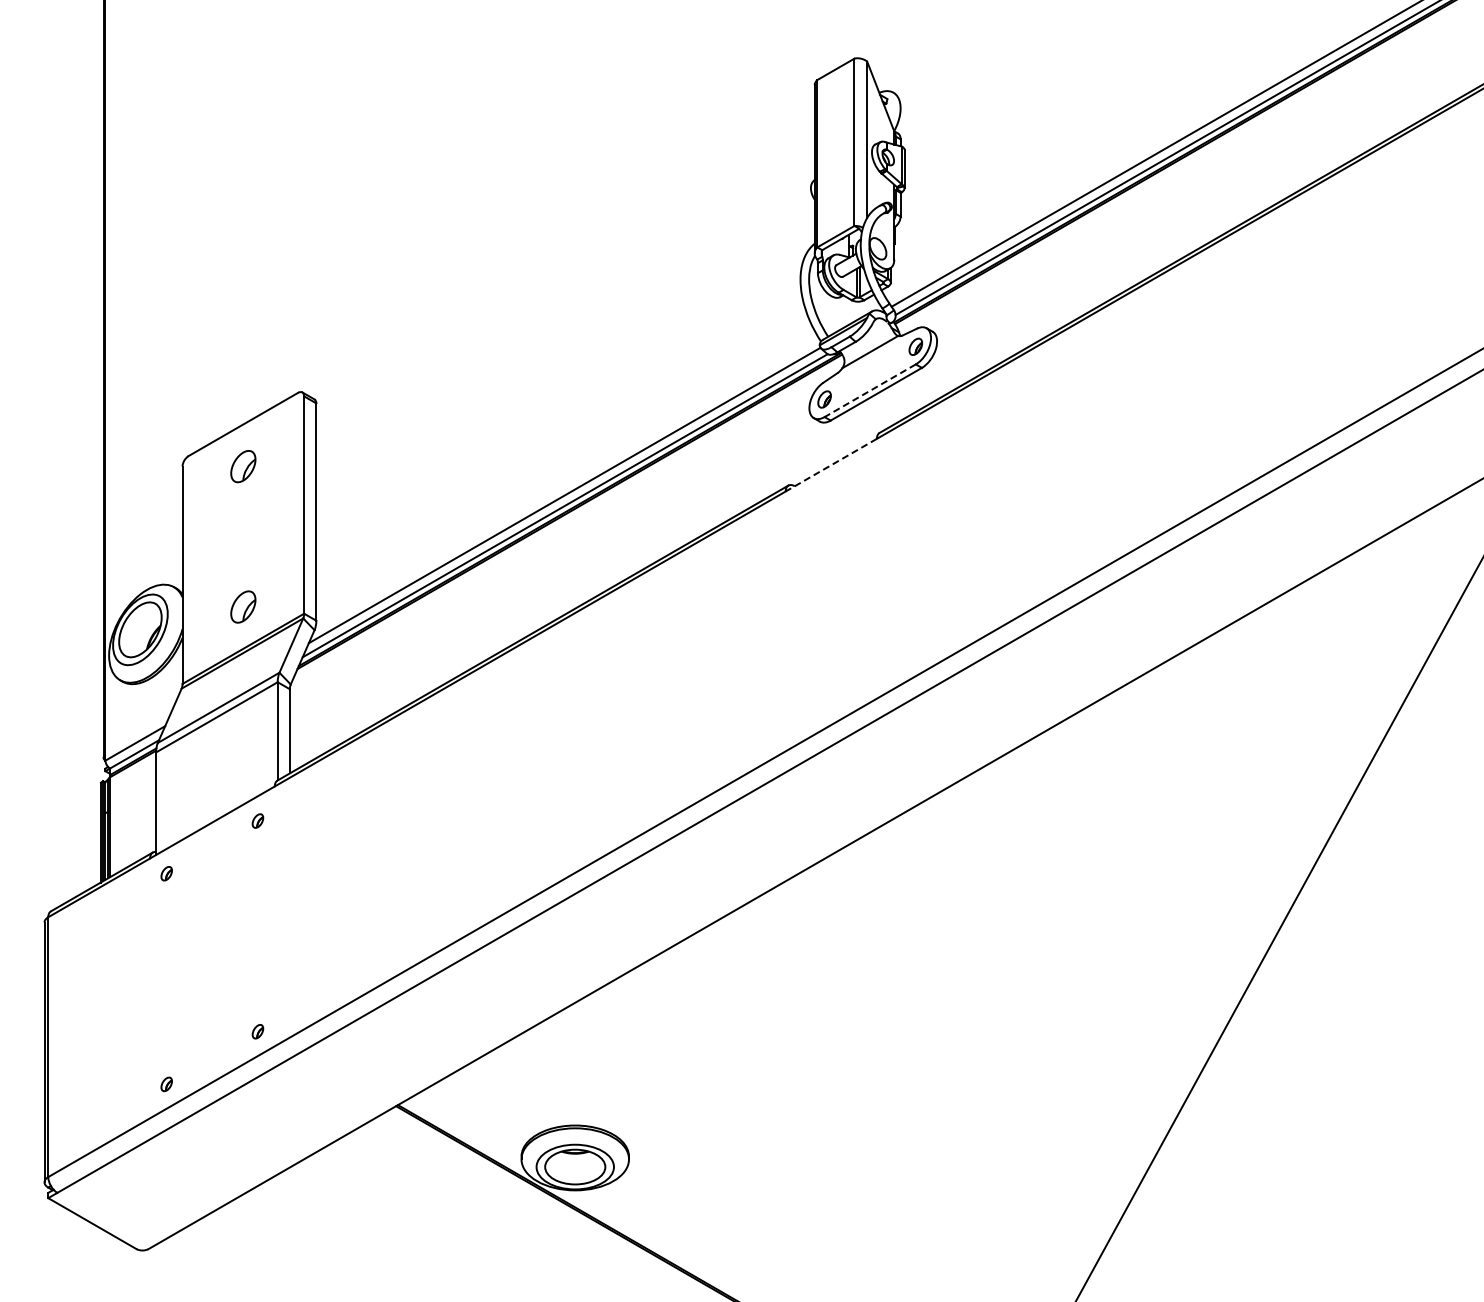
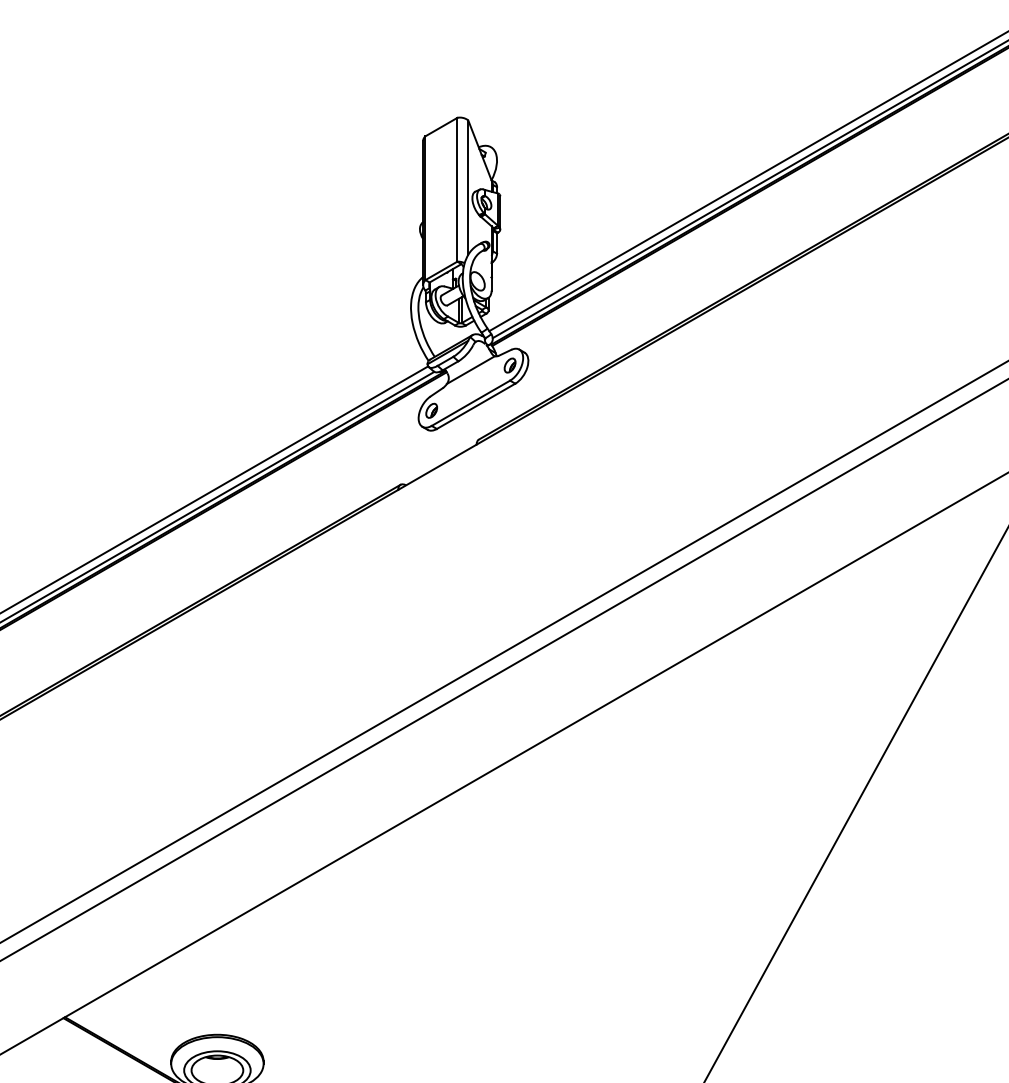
line: (870, 390) -> (471, 403), dashed -> solid
line: (831, 465) -> (437, 467), dashed -> solid

